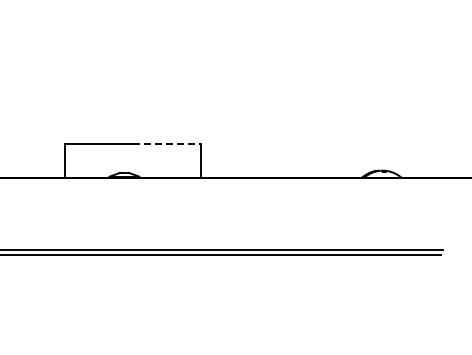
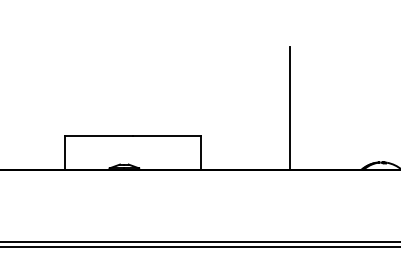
line: (290, 115) -> (290, 107), added
line: (167, 144) -> (167, 136), dashed -> solid

